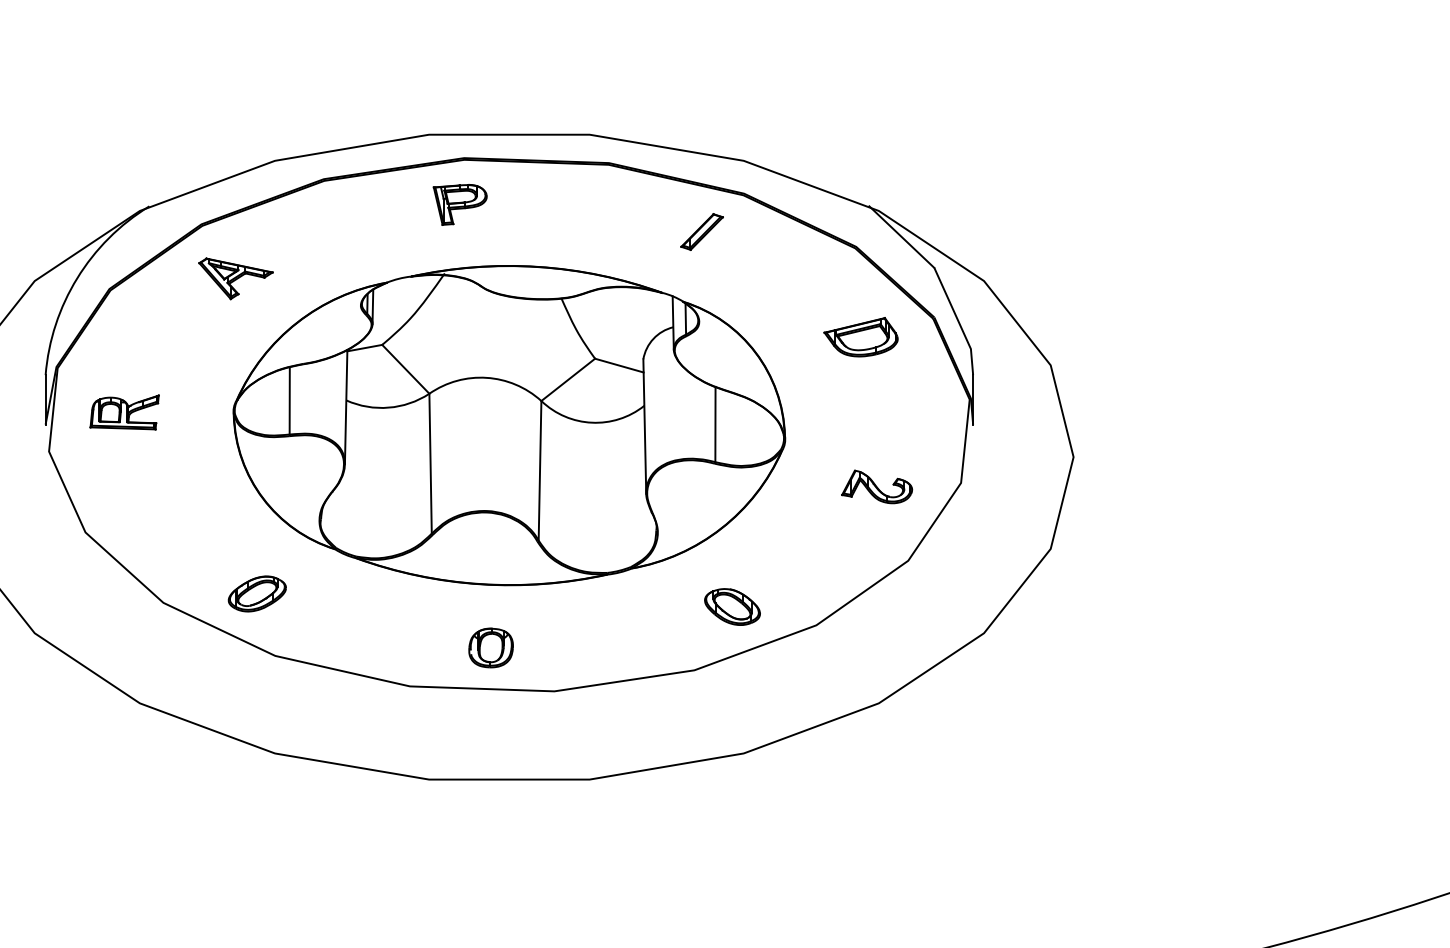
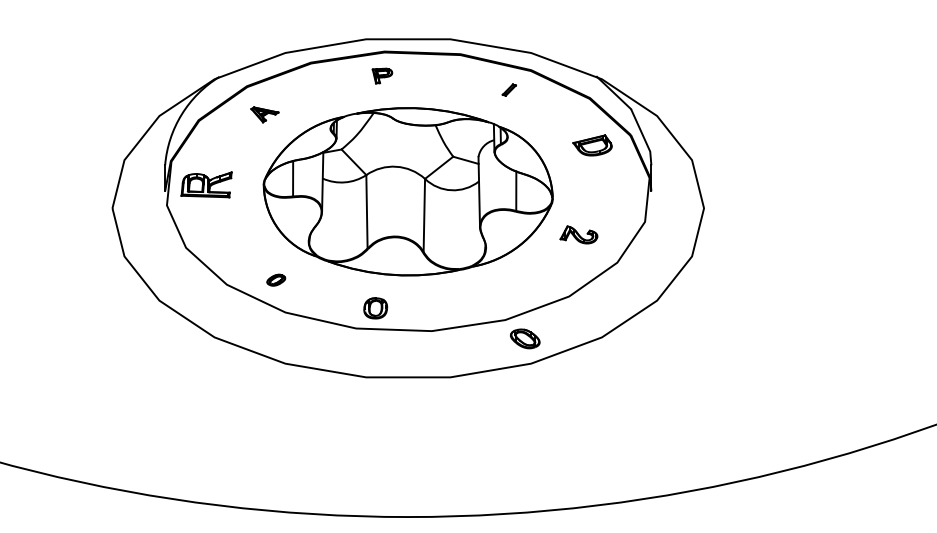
part: (460, 203) -> (382, 75), size x0.7
part: (702, 230) -> (509, 89), size x0.6
part: (235, 278) -> (264, 114), size x0.7
part: (124, 411) -> (206, 184), size x1.4
part: (876, 486) -> (578, 234), moved
part: (258, 594) -> (276, 280), size x0.6
part: (732, 606) -> (525, 338), moved
part: (490, 648) -> (375, 308), moved

